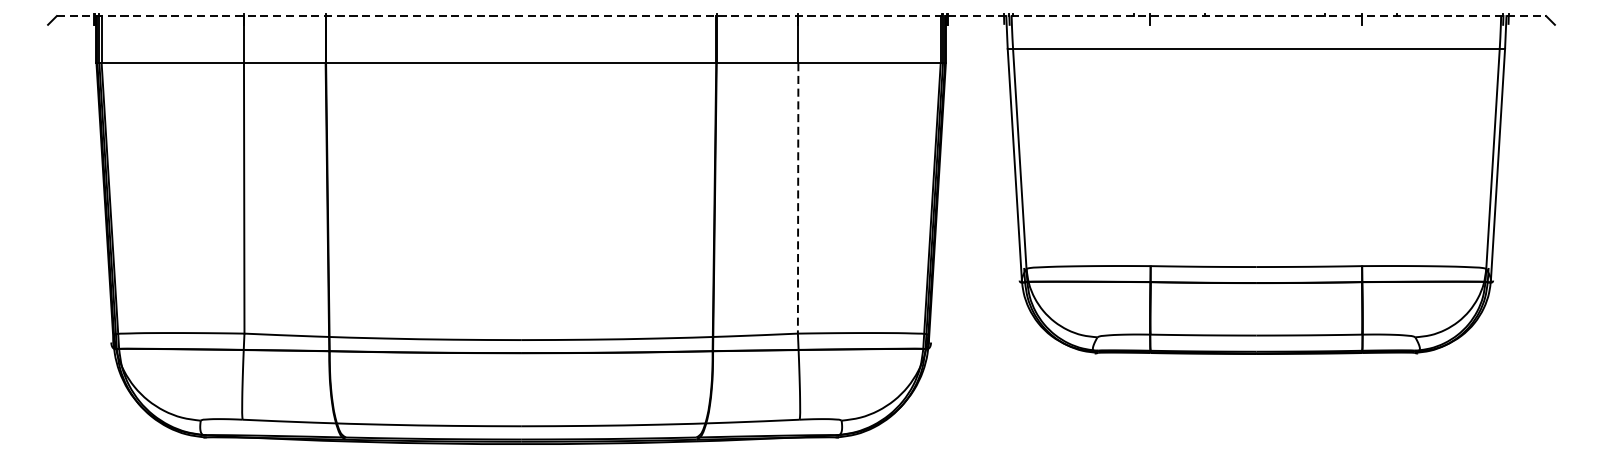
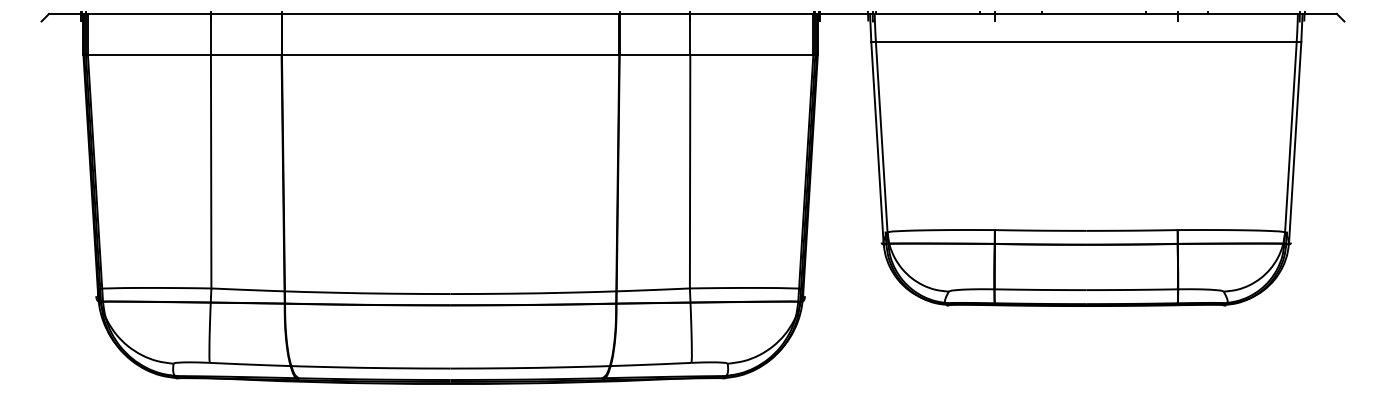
line: (802, 15) -> (693, 13), dashed -> solid
line: (798, 198) -> (690, 171), dashed -> solid

